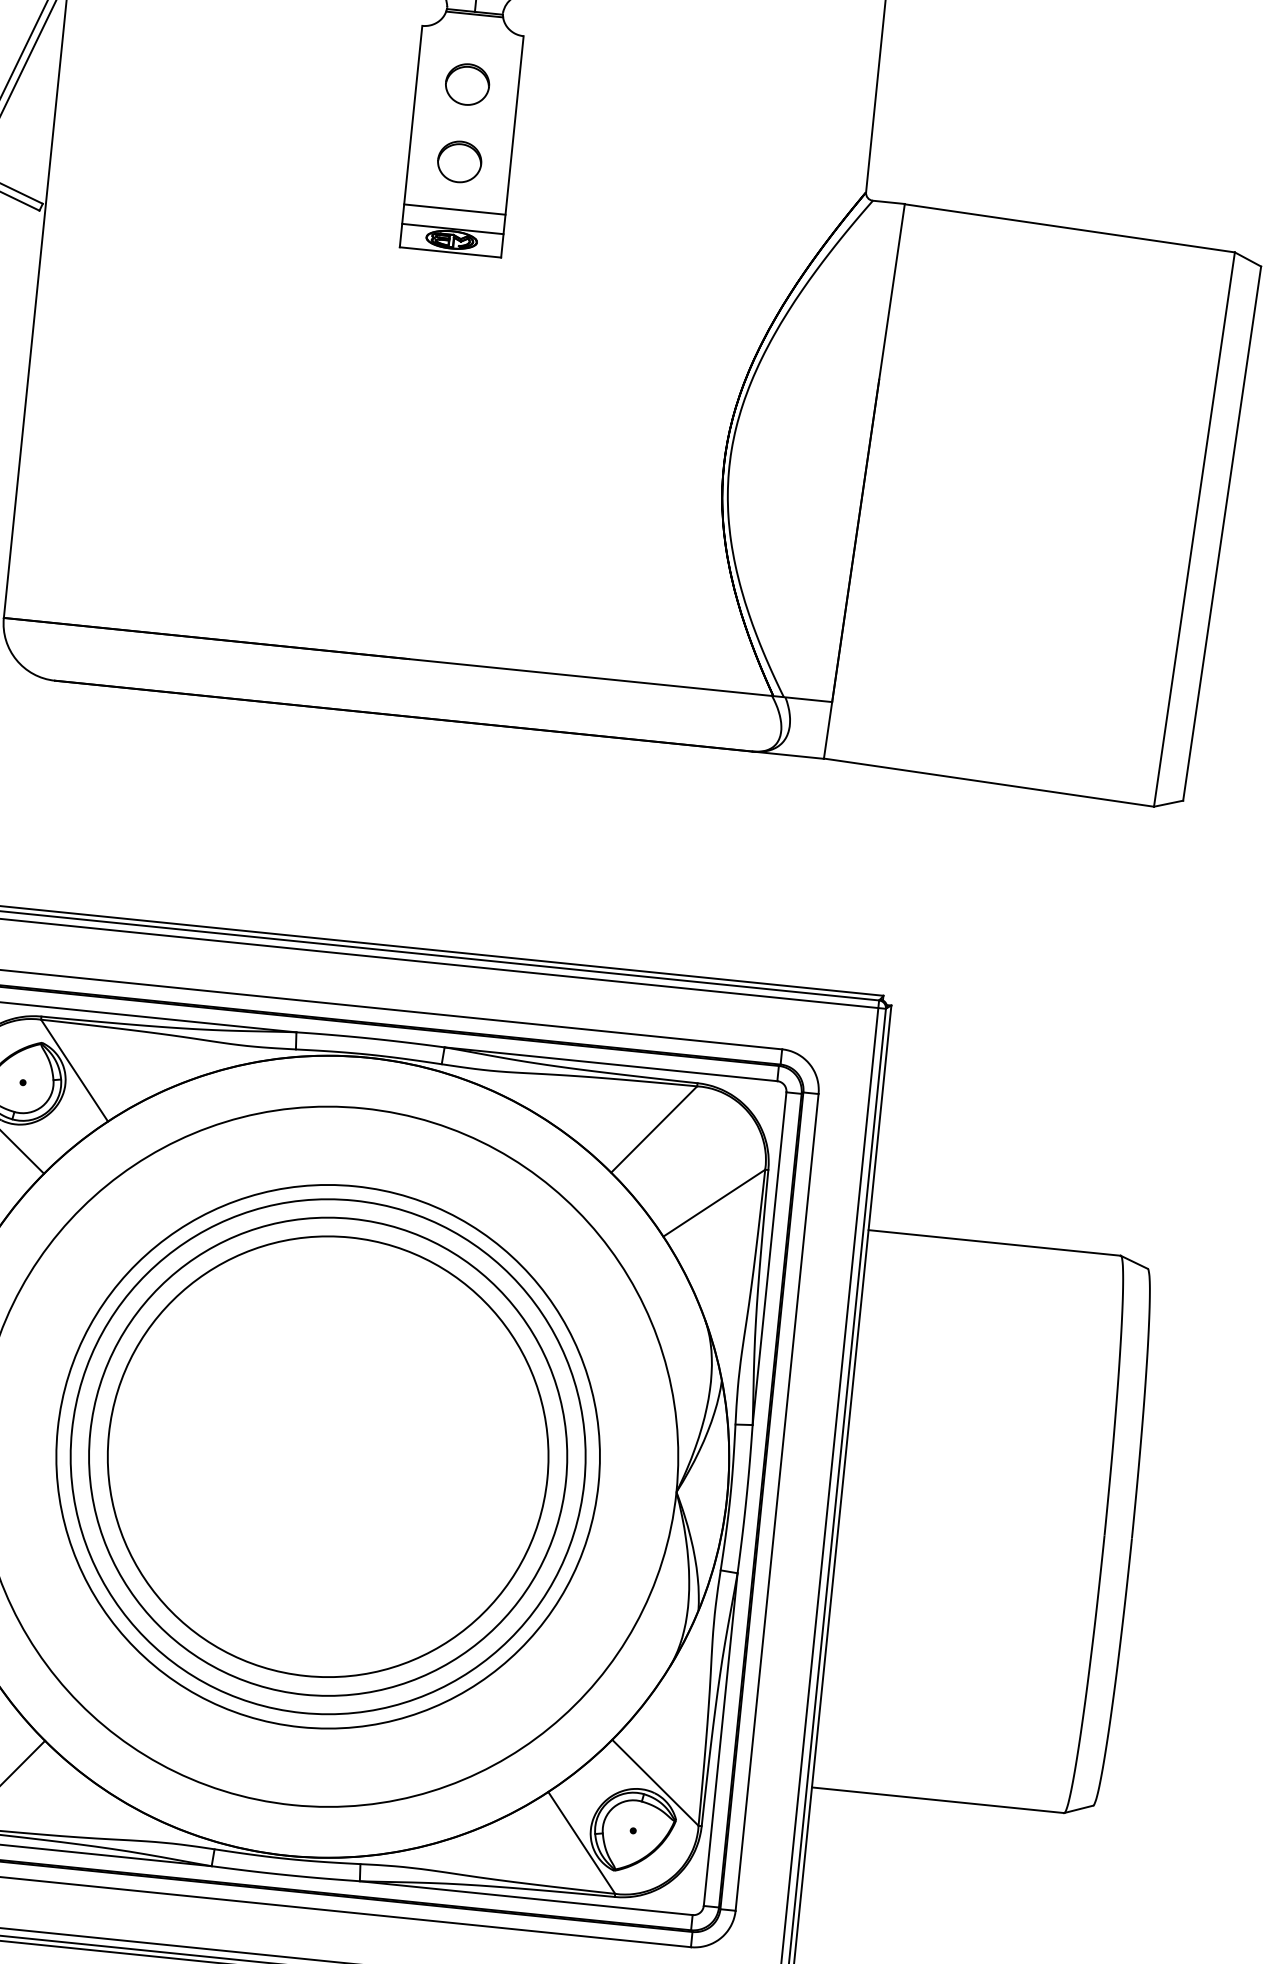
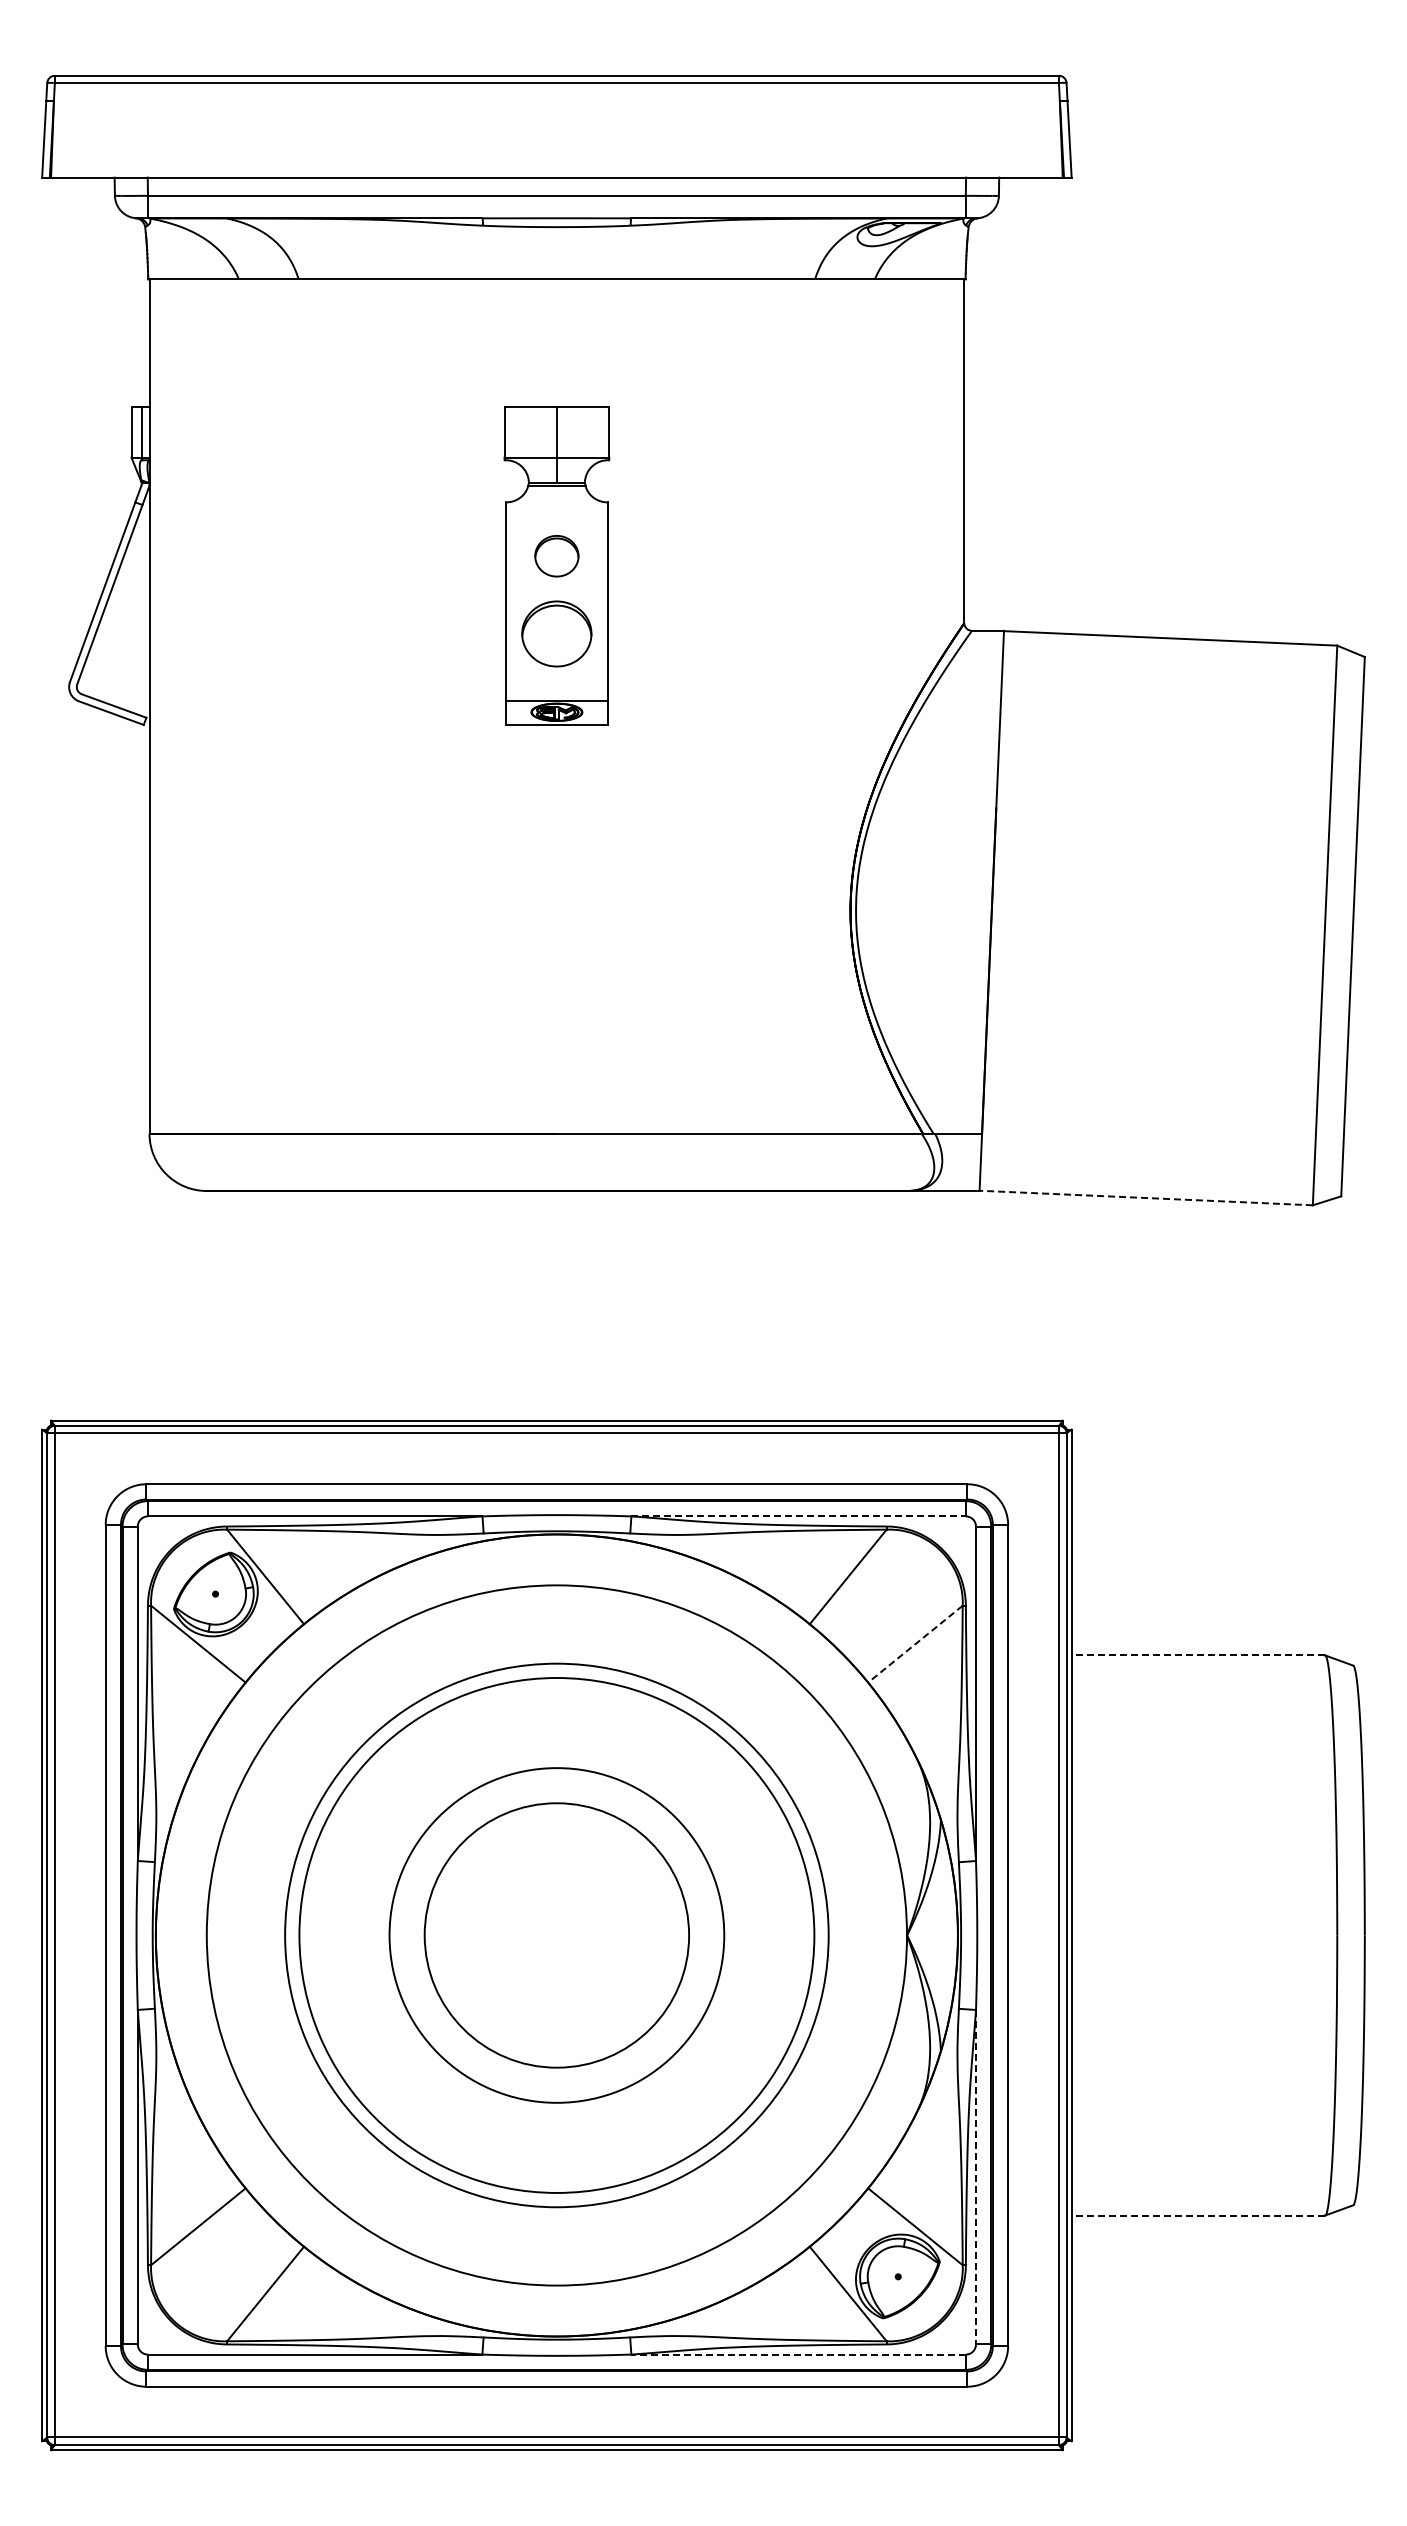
part: (459, 161) -> (556, 633), size x1.6
line: (454, 209) -> (556, 681), removed
line: (989, 783) -> (1146, 1198), solid -> dashed
line: (611, 1064) -> (799, 1516), solid -> dashed
line: (714, 1203) -> (915, 1644), solid -> dashed
line: (994, 1243) -> (1198, 1655), solid -> dashed
circle: (327, 1456) -> (556, 1935), size x0.6
circle: (327, 1456) -> (556, 1935), size x0.7
line: (721, 1739) -> (976, 2177), solid -> dashed
line: (938, 1800) -> (1198, 2215), solid -> dashed
line: (526, 1898) -> (798, 2354), solid -> dashed

